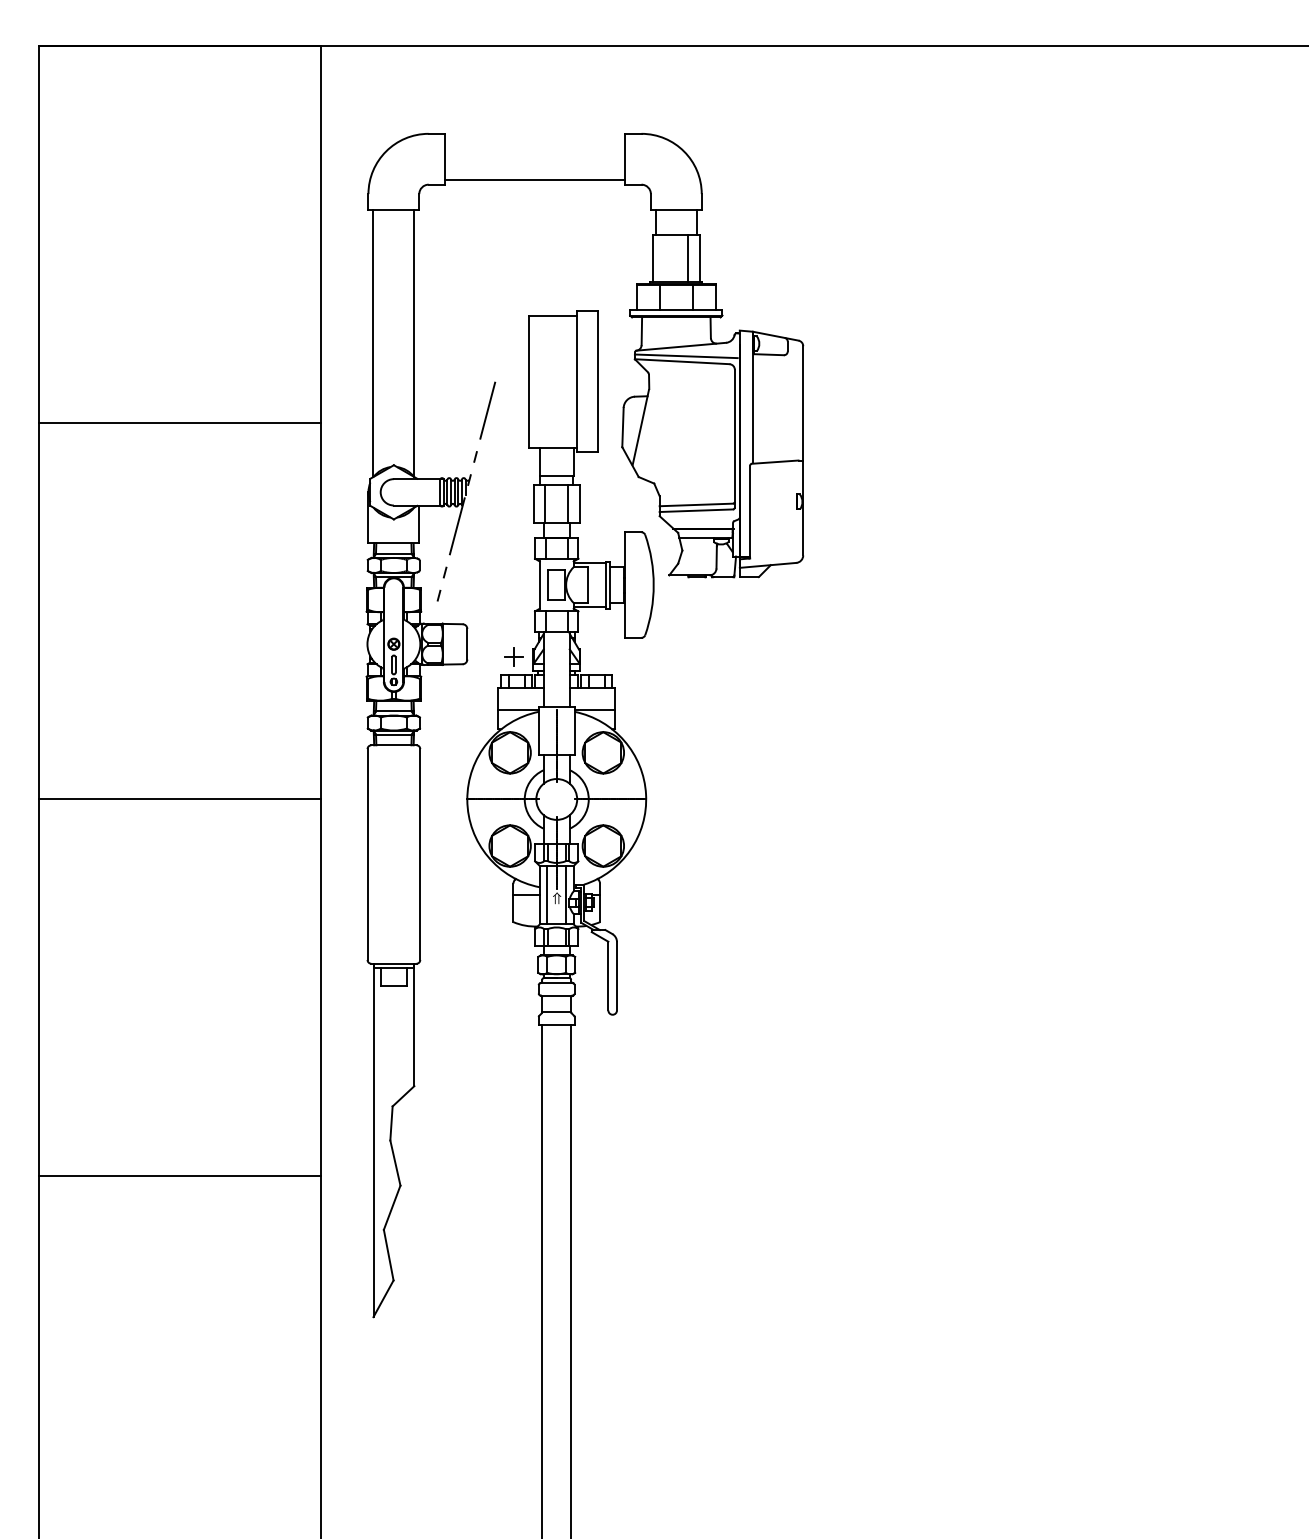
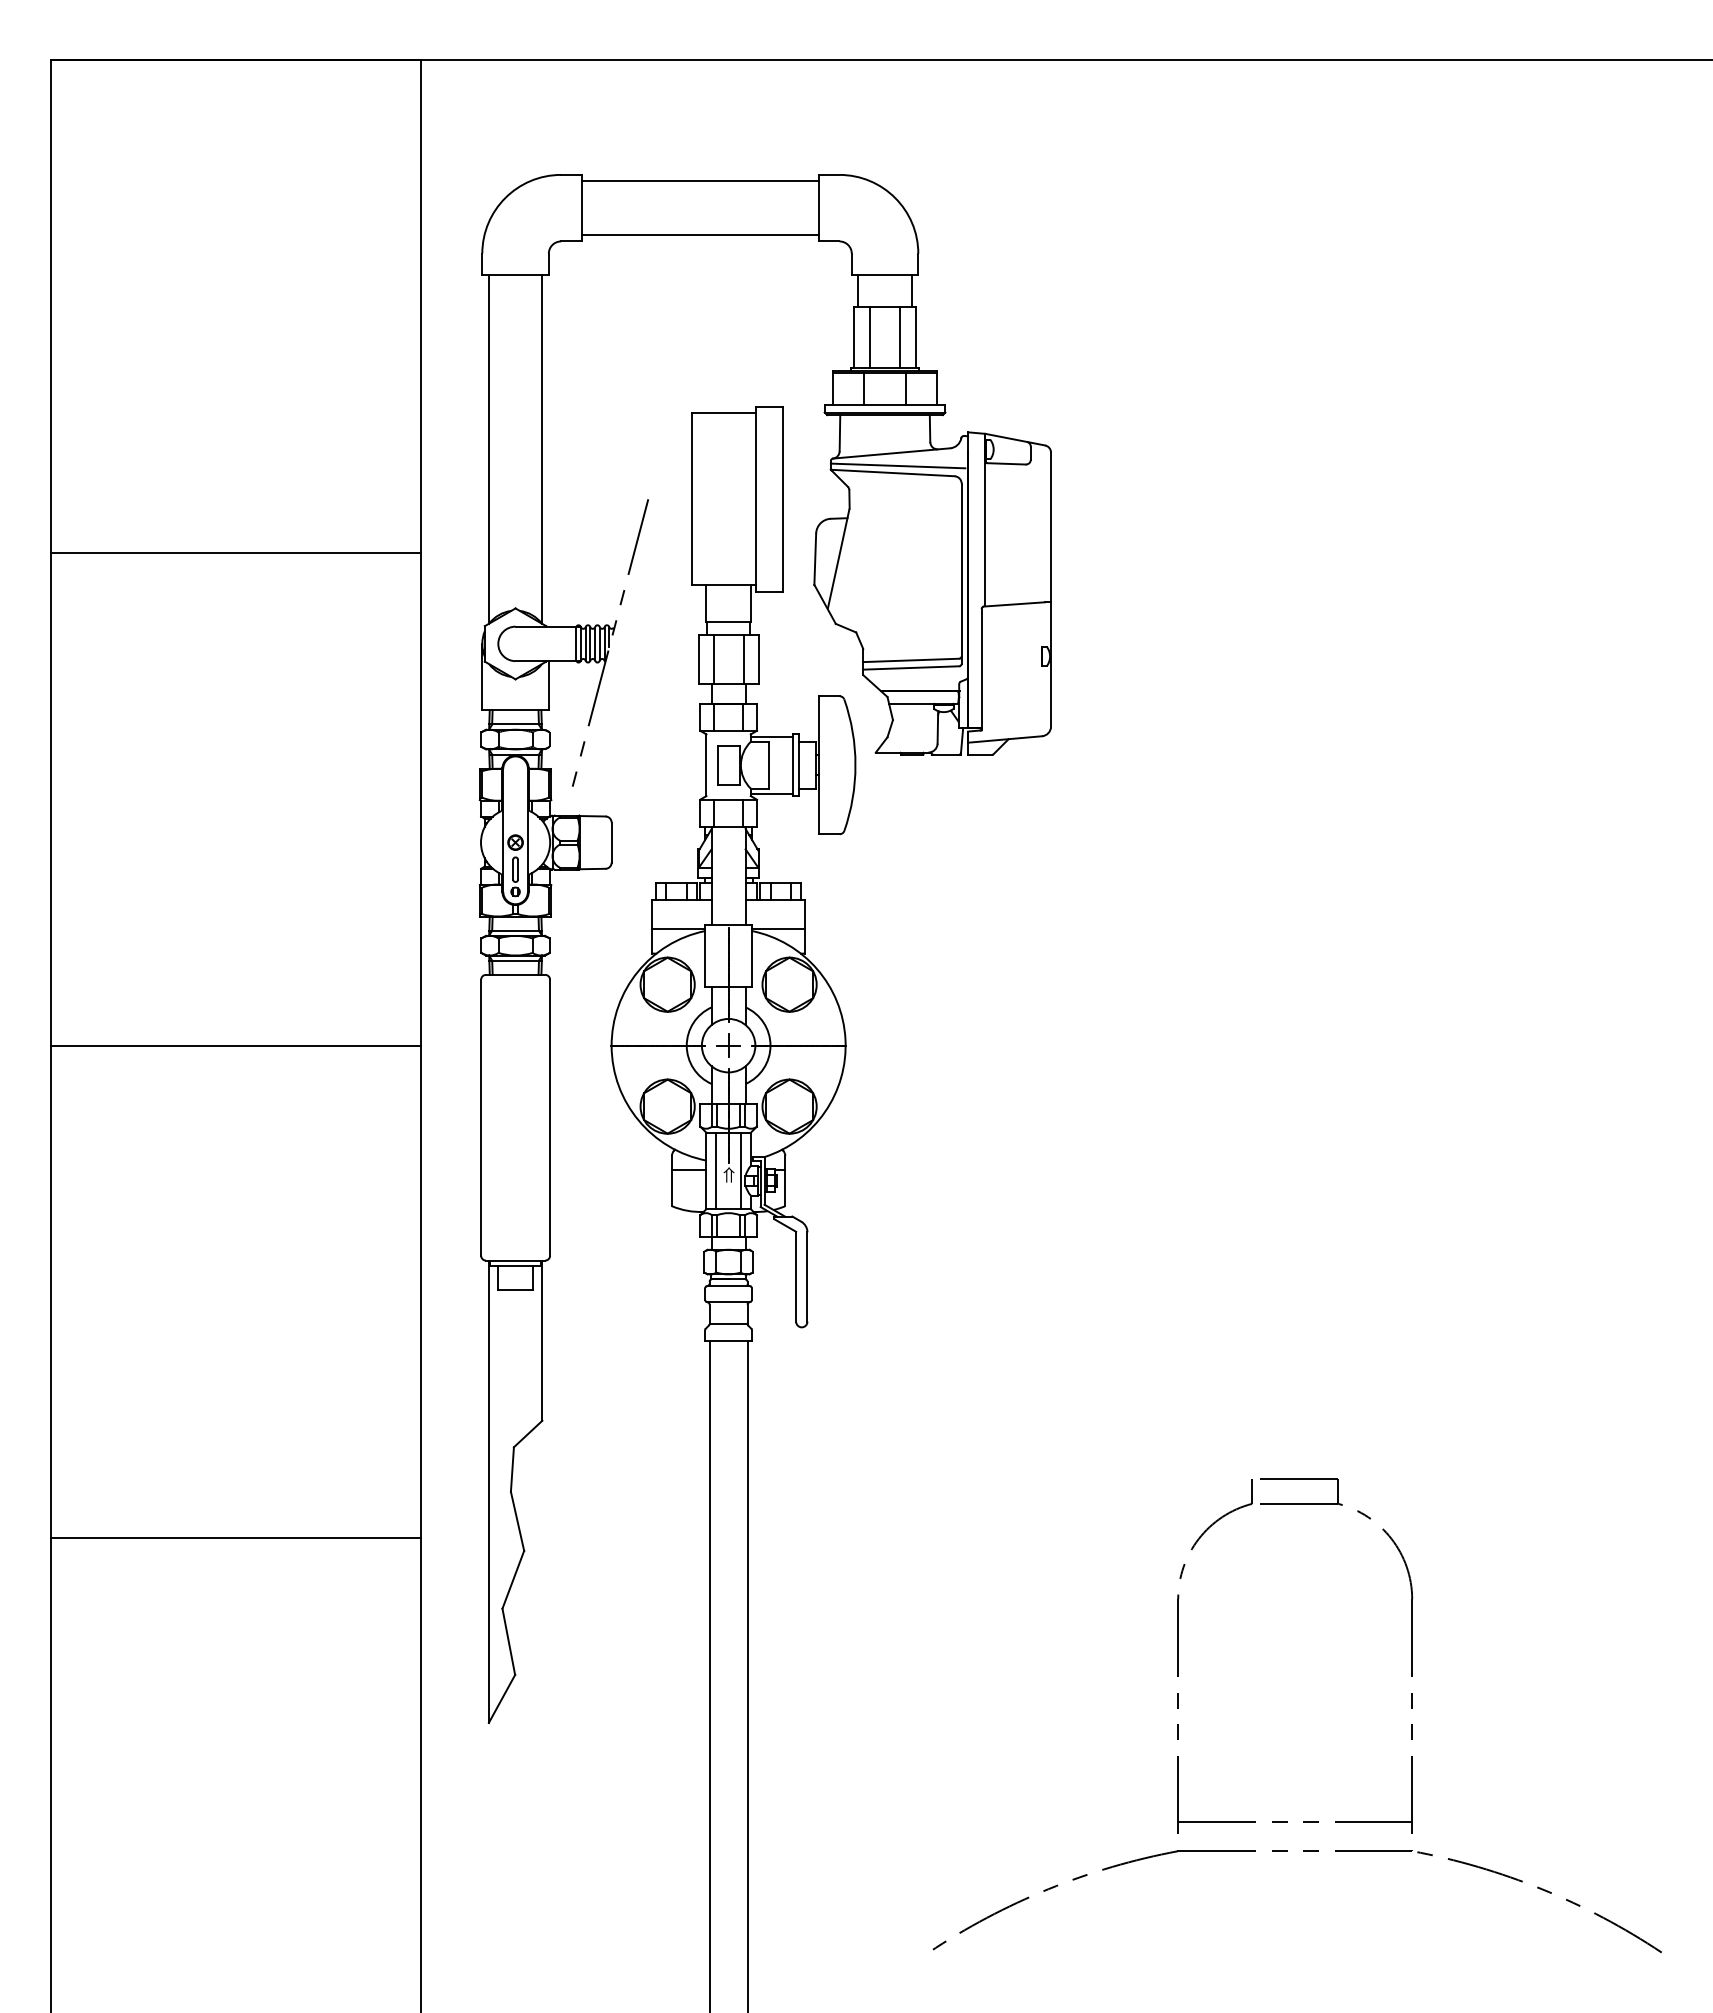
line: (535, 138) -> (700, 181), added
line: (664, 258) -> (869, 337), added
part: (513, 657) -> (728, 1045), moved
part: (996, 1392) -> (1303, 1821), added

